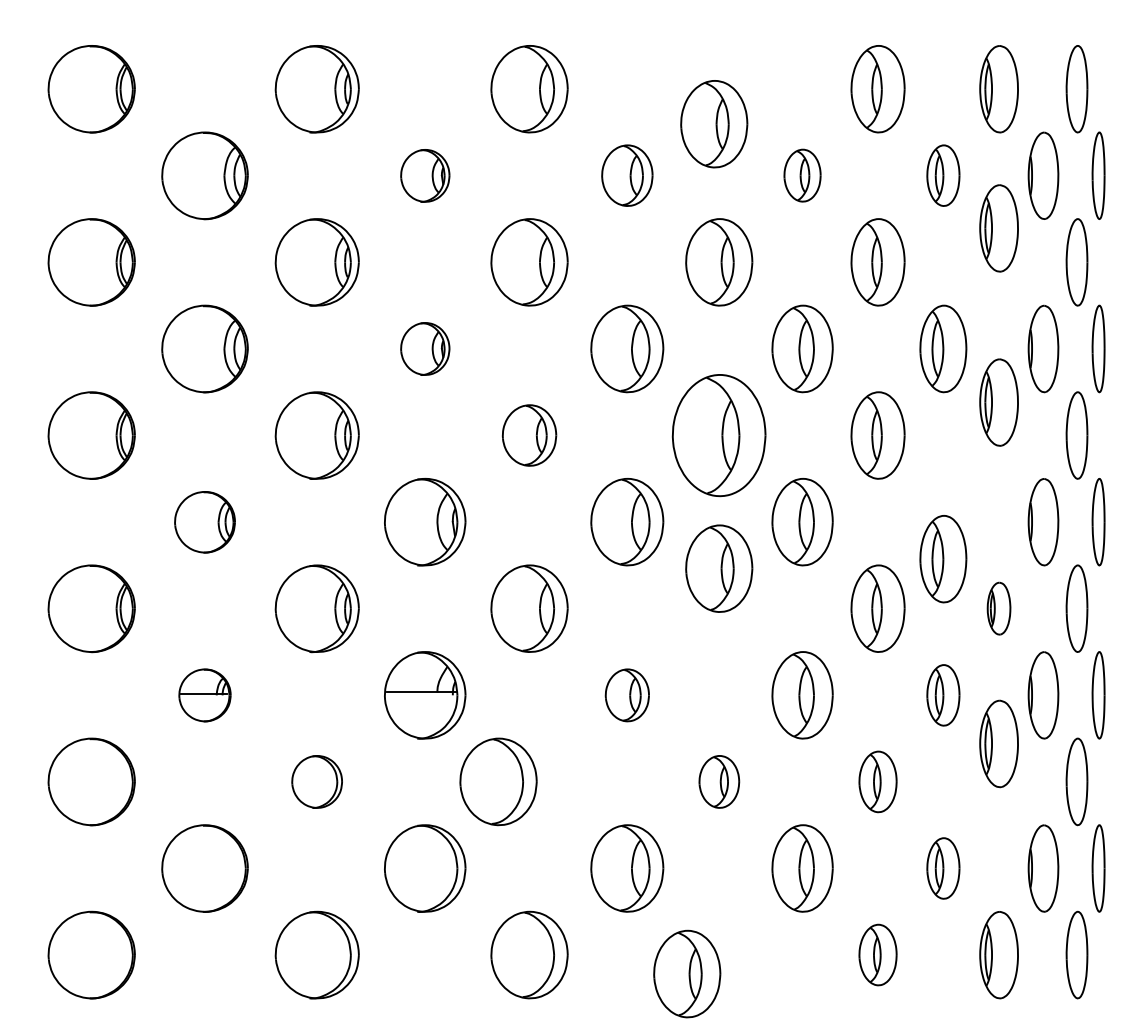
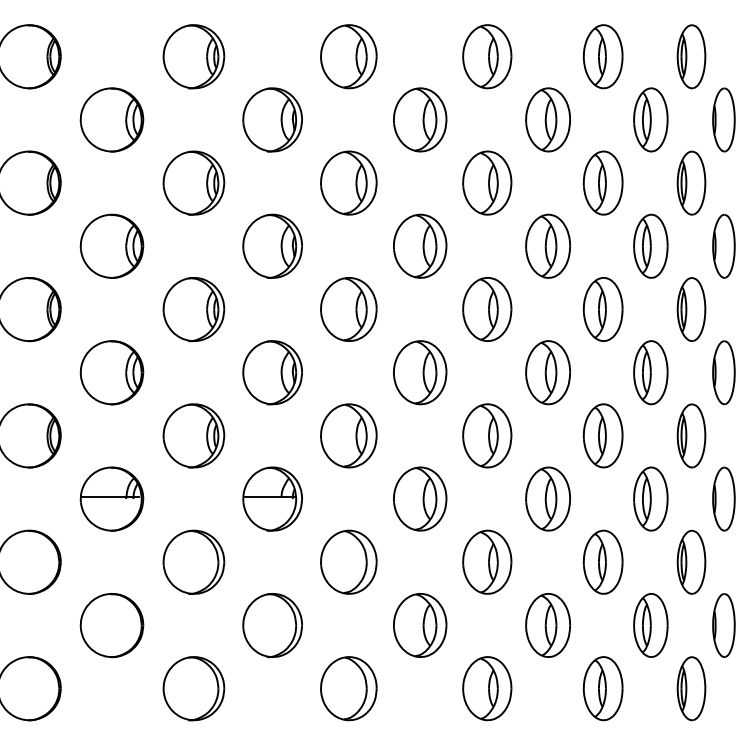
part: (714, 124) -> (487, 56), moved
part: (425, 175) -> (272, 119), size x1.67
part: (627, 175) -> (420, 119), size x1.43
part: (802, 175) -> (548, 119), size x1.67
part: (943, 175) -> (650, 119), size x1.43
part: (998, 228) -> (691, 183), moved
part: (425, 348) -> (272, 245), size x1.67
part: (998, 402) -> (691, 309), moved
part: (529, 435) -> (348, 309), size x1.43
part: (719, 435) -> (487, 309), size x0.71
part: (204, 522) -> (111, 372), size x1.43
part: (943, 559) -> (650, 372), moved
part: (719, 568) -> (487, 435), moved
part: (998, 608) -> (691, 435), size x1.67
part: (204, 695) -> (111, 499), size x1.67
part: (627, 695) -> (420, 499), size x1.67
part: (943, 695) -> (650, 499), size x1.43
part: (998, 743) -> (691, 561), moved
part: (316, 781) -> (193, 561), size x1.67
part: (498, 781) -> (348, 561), moved
part: (719, 781) -> (487, 561), size x1.67
part: (877, 781) -> (602, 561), size x1.43
part: (943, 868) -> (650, 625), size x1.43
part: (877, 954) -> (602, 688), size x1.43
part: (687, 973) -> (487, 688), moved

